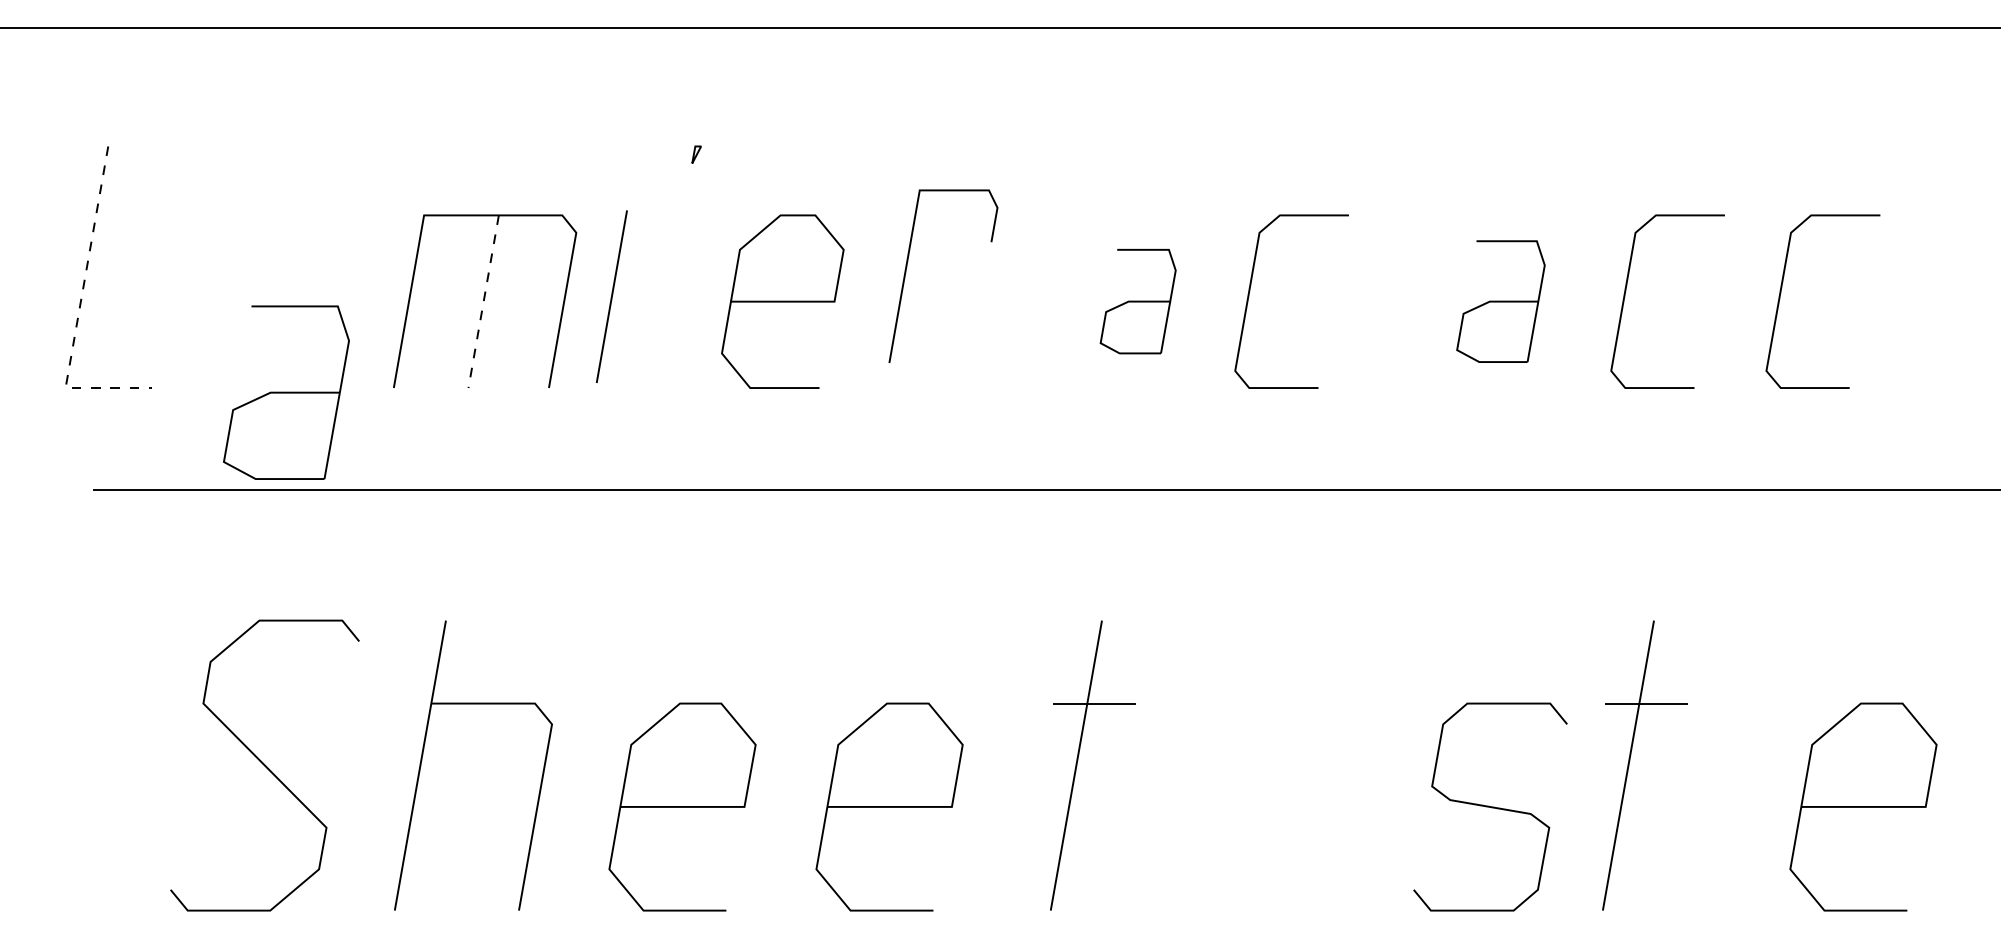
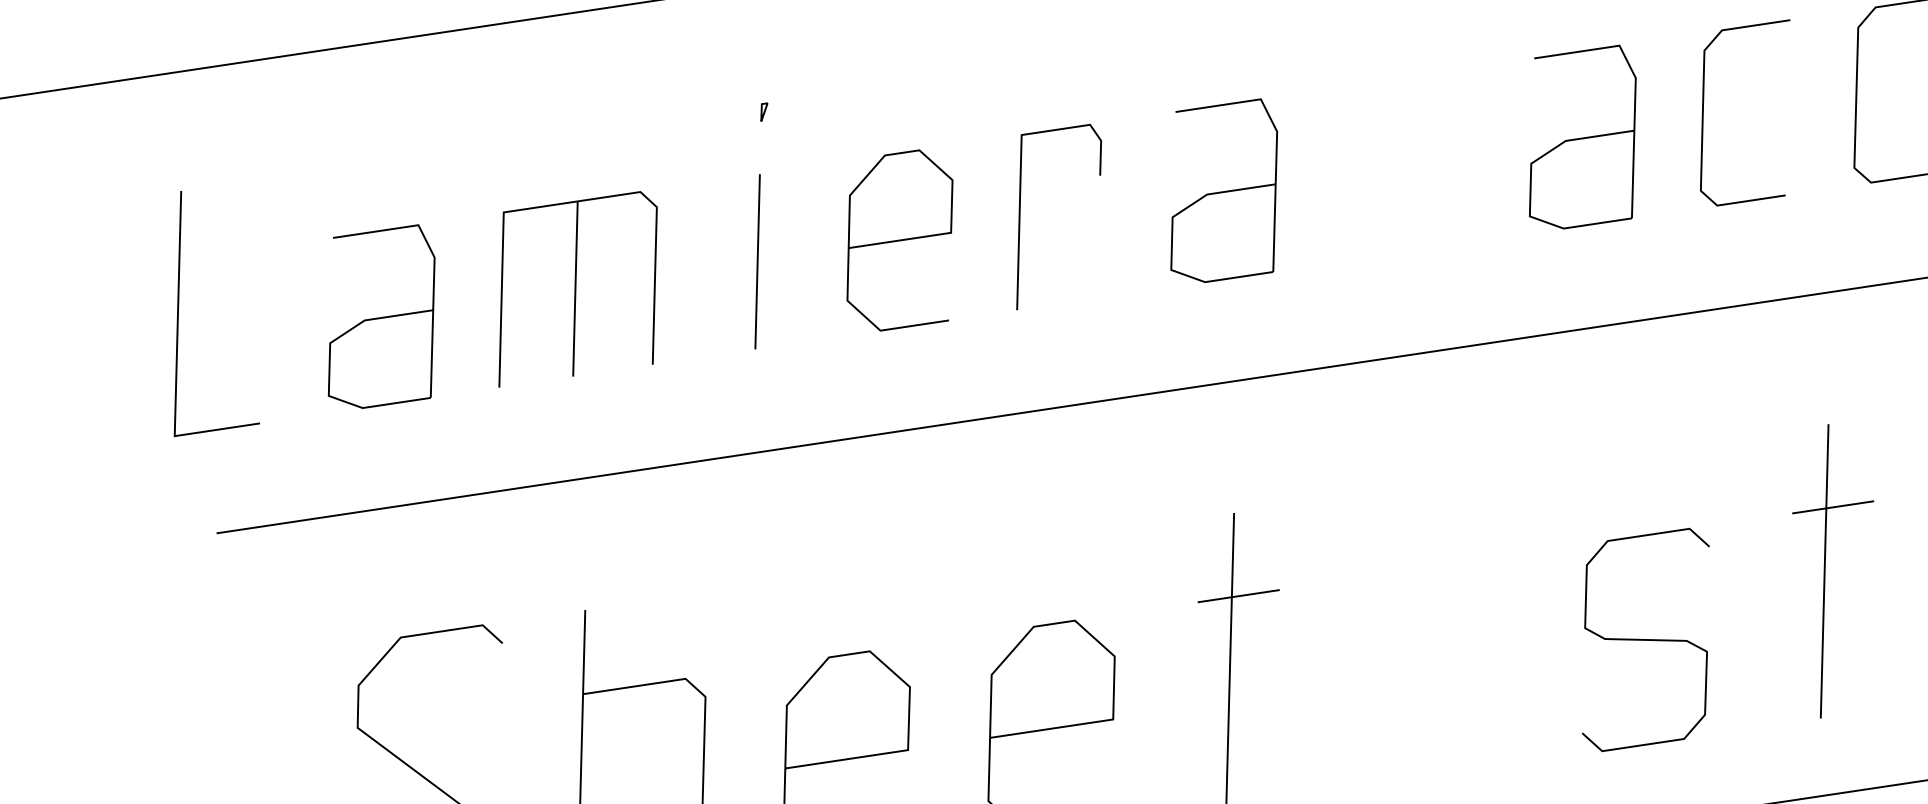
line: (907, 267) -> (1020, 213), moved
line: (611, 296) -> (757, 261), moved
curve: (1249, 297) -> (1332, 171), removed
line: (483, 301) -> (575, 288), dashed -> solid
curve: (782, 301) -> (899, 240), moved
part: (1137, 301) -> (1222, 192), size x1.67
part: (1500, 301) -> (1581, 138), size x1.43
line: (79, 310) -> (177, 357), dashed -> solid
part: (286, 392) -> (380, 317), moved
part: (1630, 761) -> (1826, 566), moved

